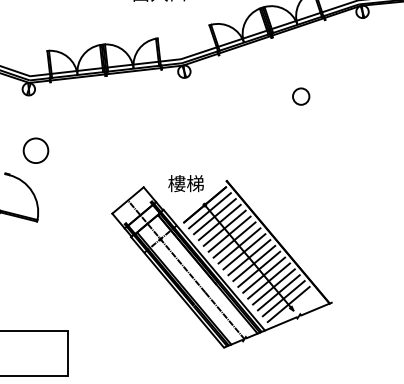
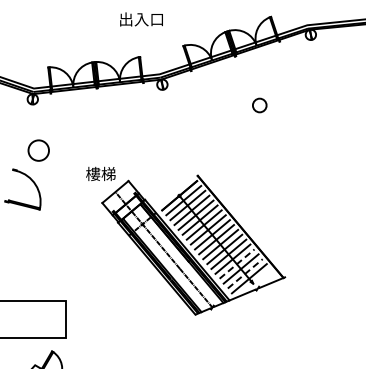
text: (185, 183) -> (100, 173), moved
line: (274, 287) -> (237, 264), solid -> dashed
line: (284, 298) -> (245, 273), solid -> dashed

